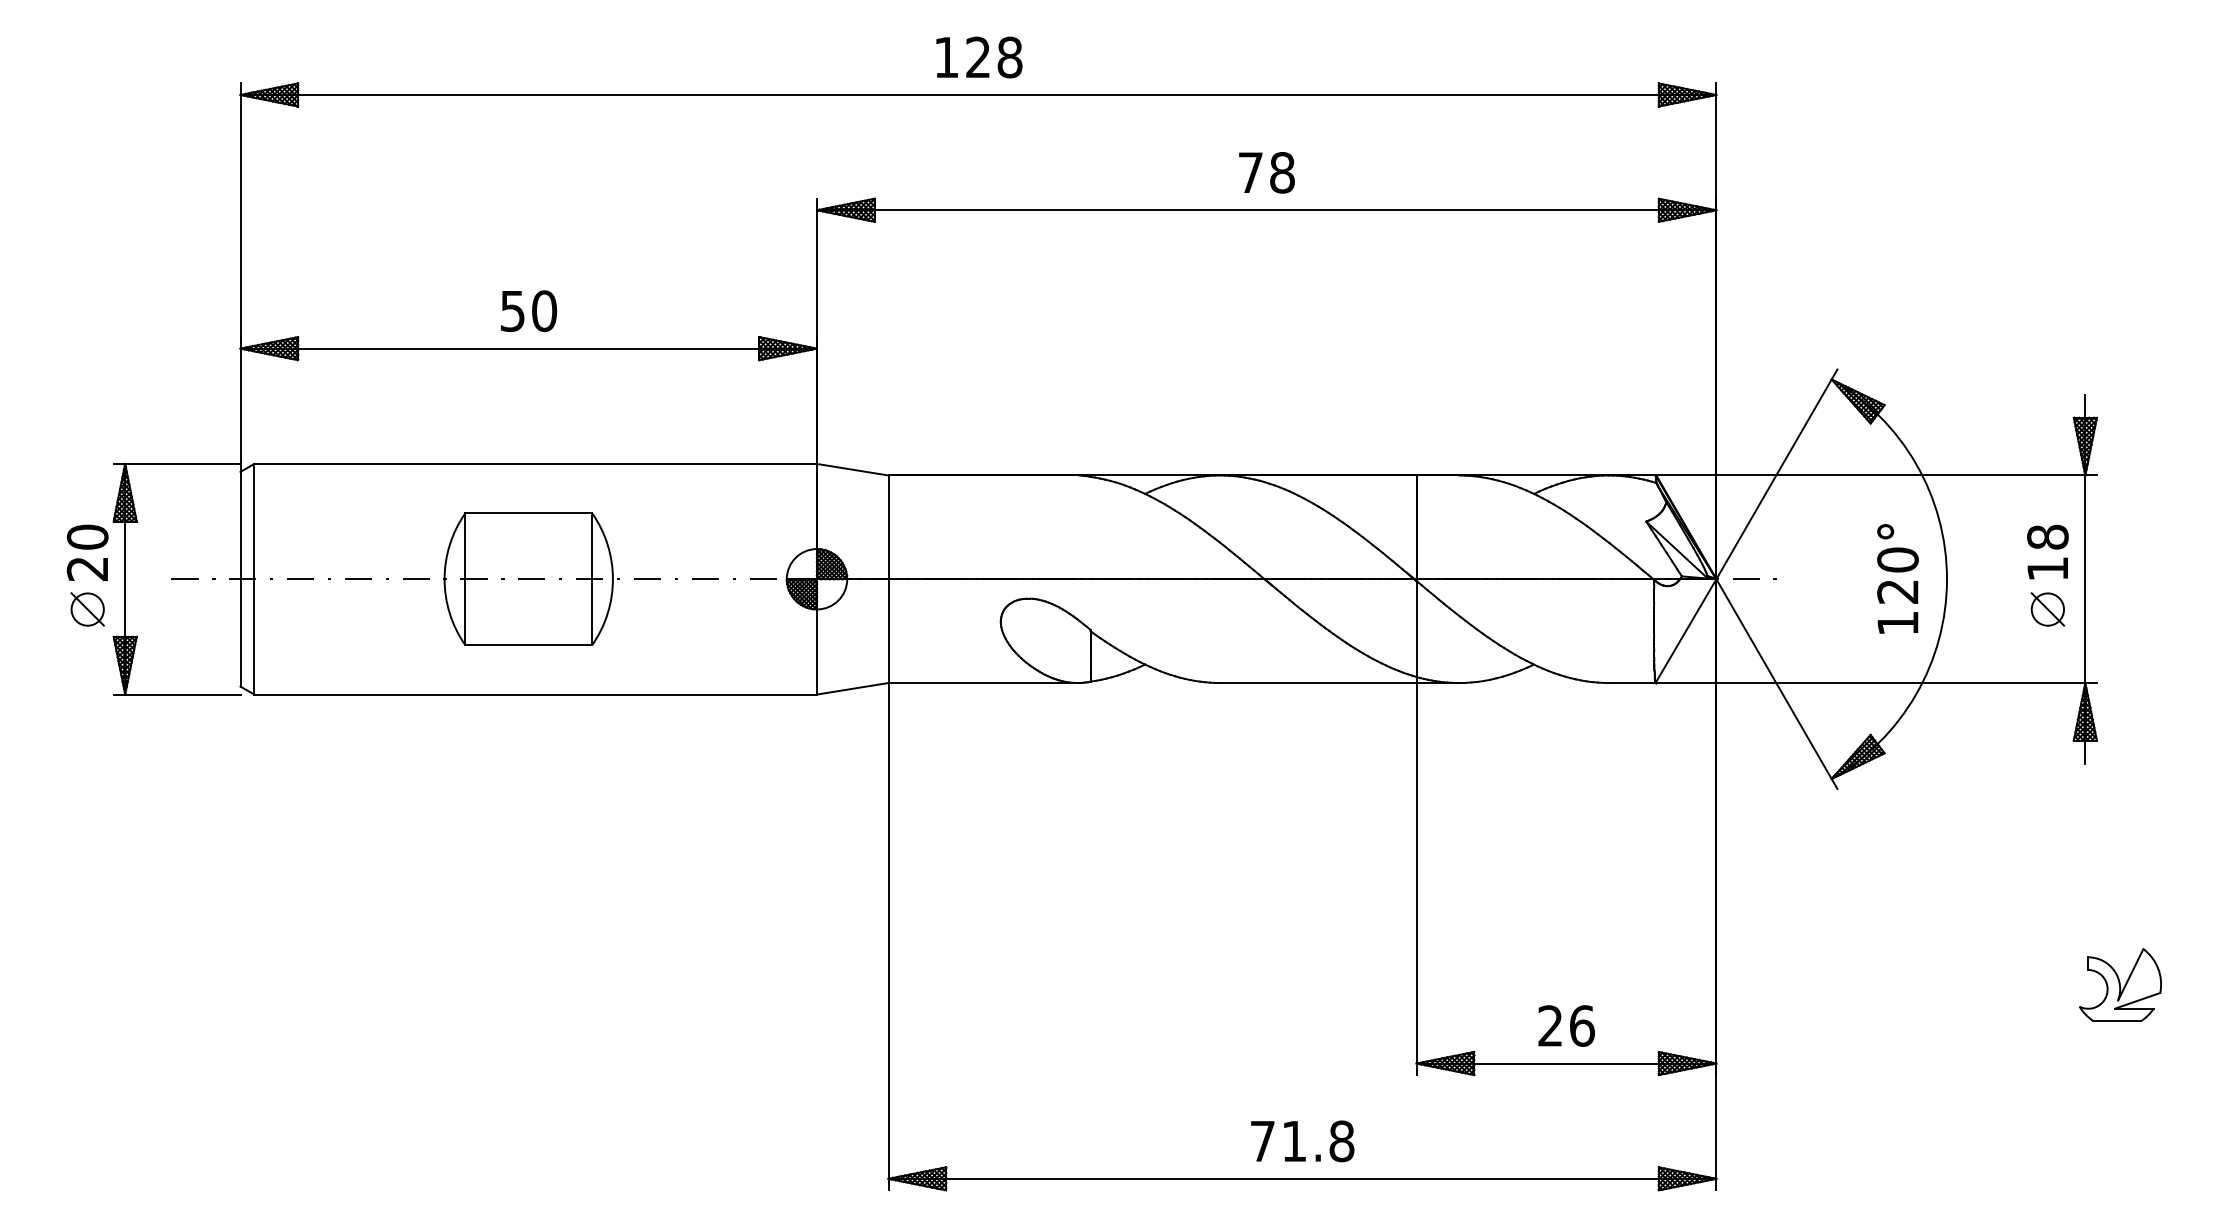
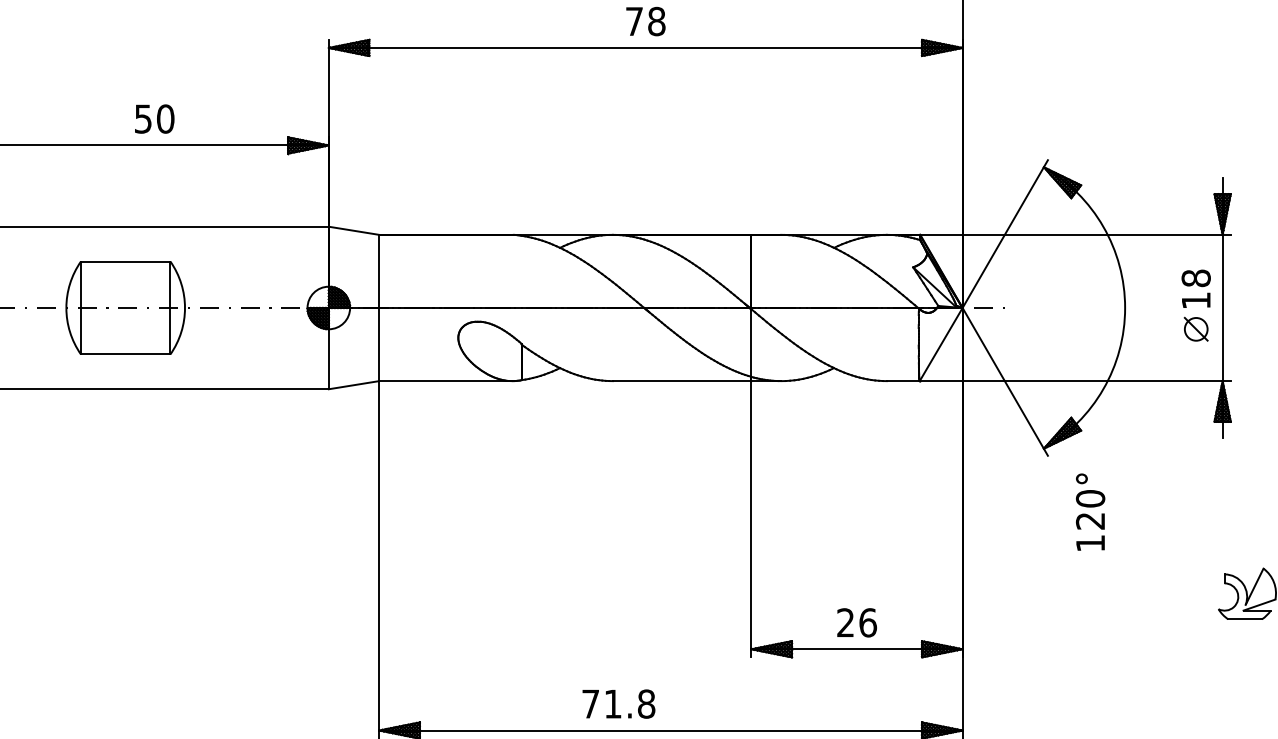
text: (529, 311) -> (155, 119), moved
text: (1897, 578) -> (1090, 511), moved
text: (1302, 1141) -> (618, 704), moved

